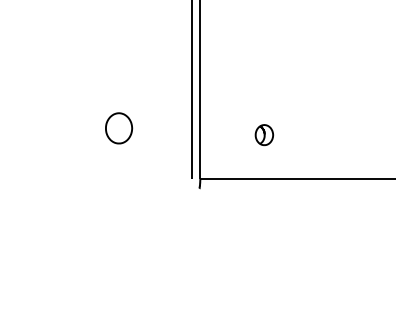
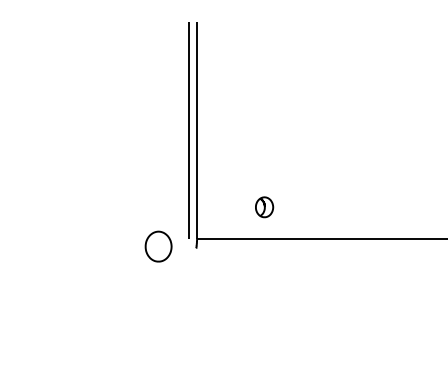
part: (118, 128) -> (158, 246), moved
part: (264, 135) -> (264, 207), moved

